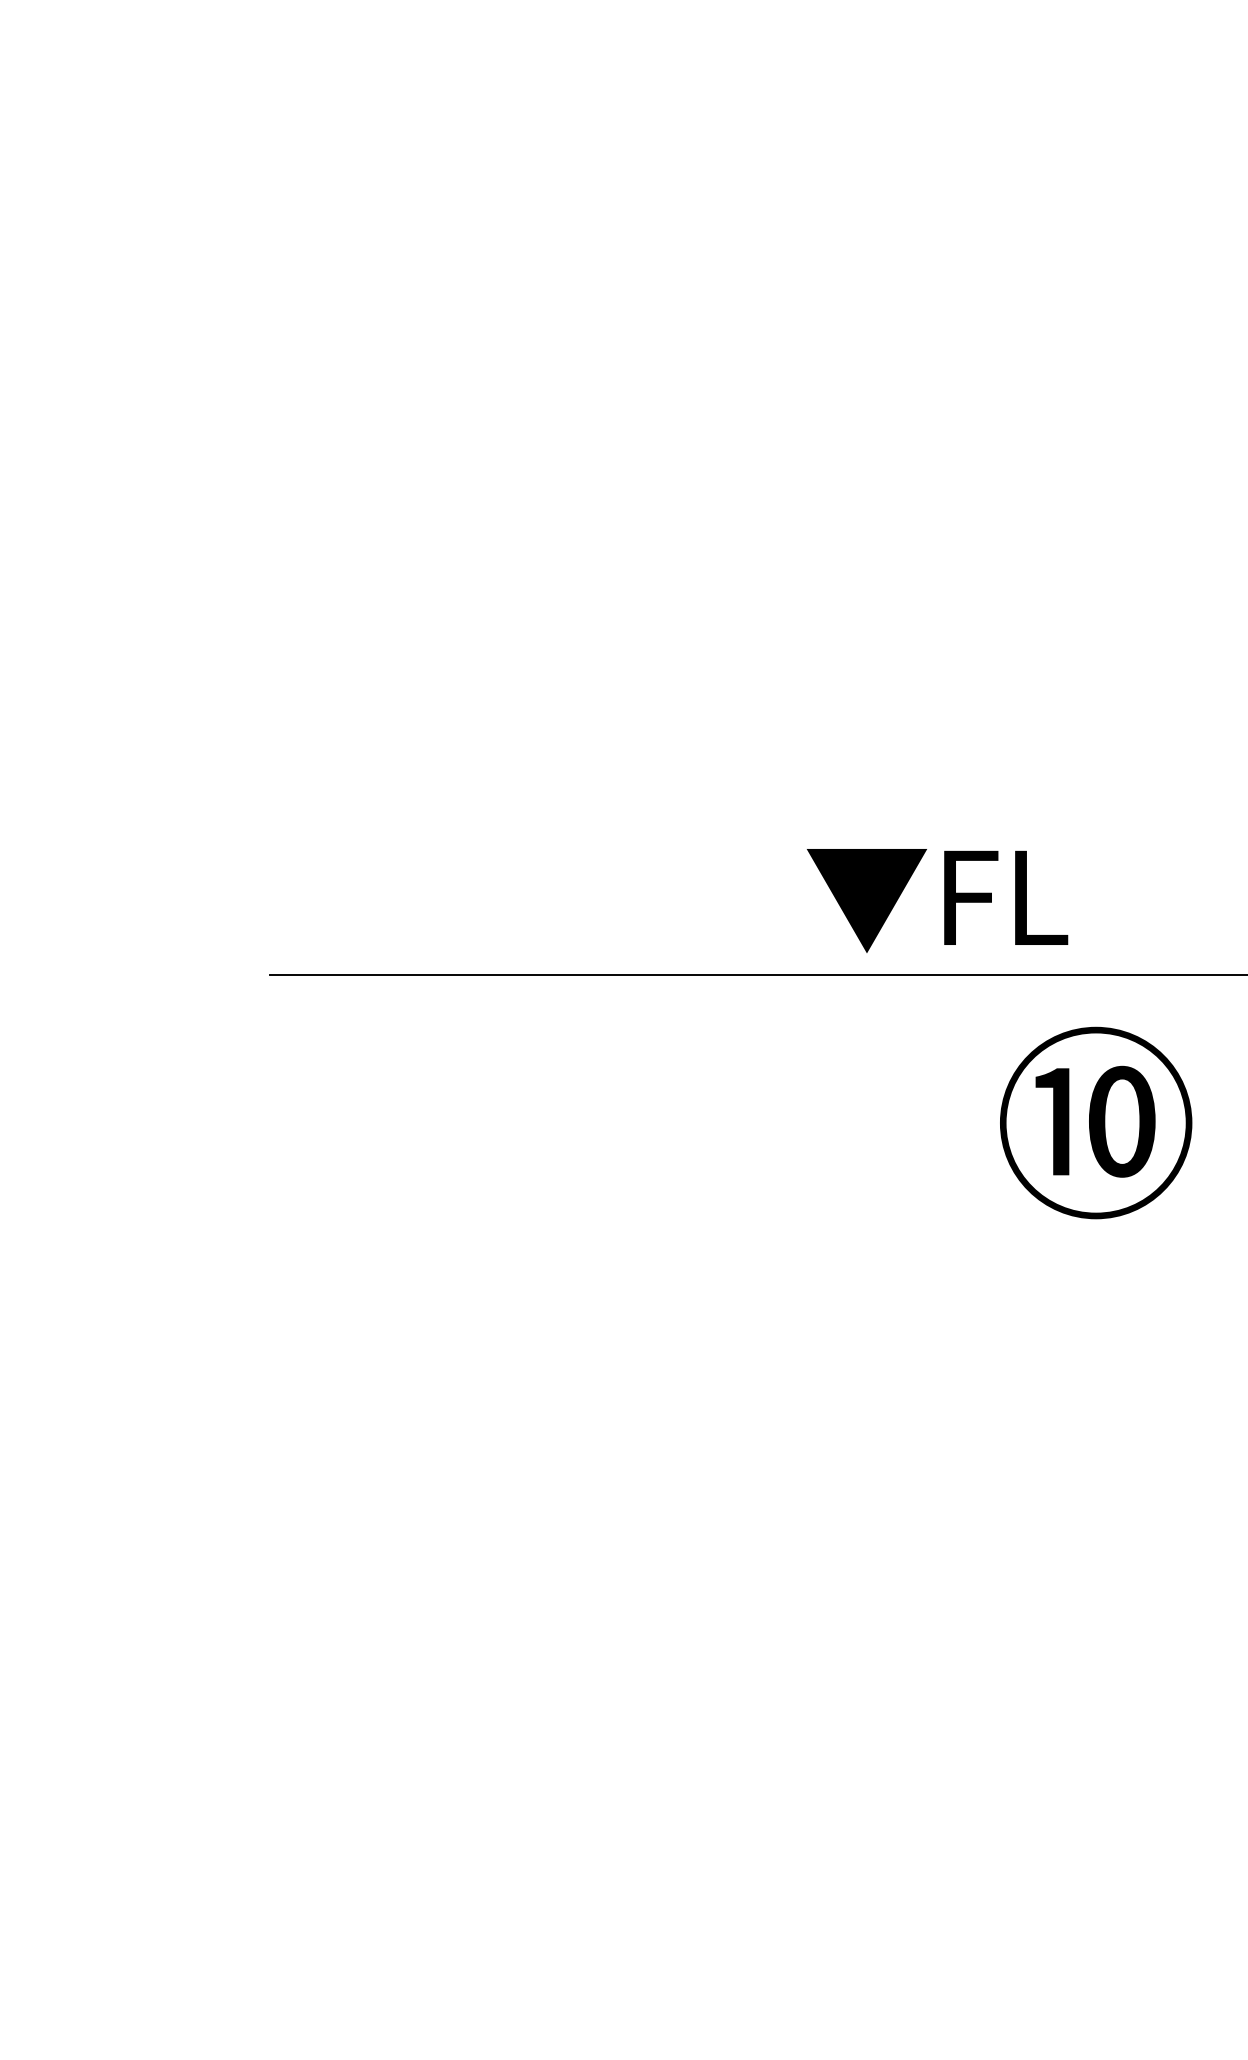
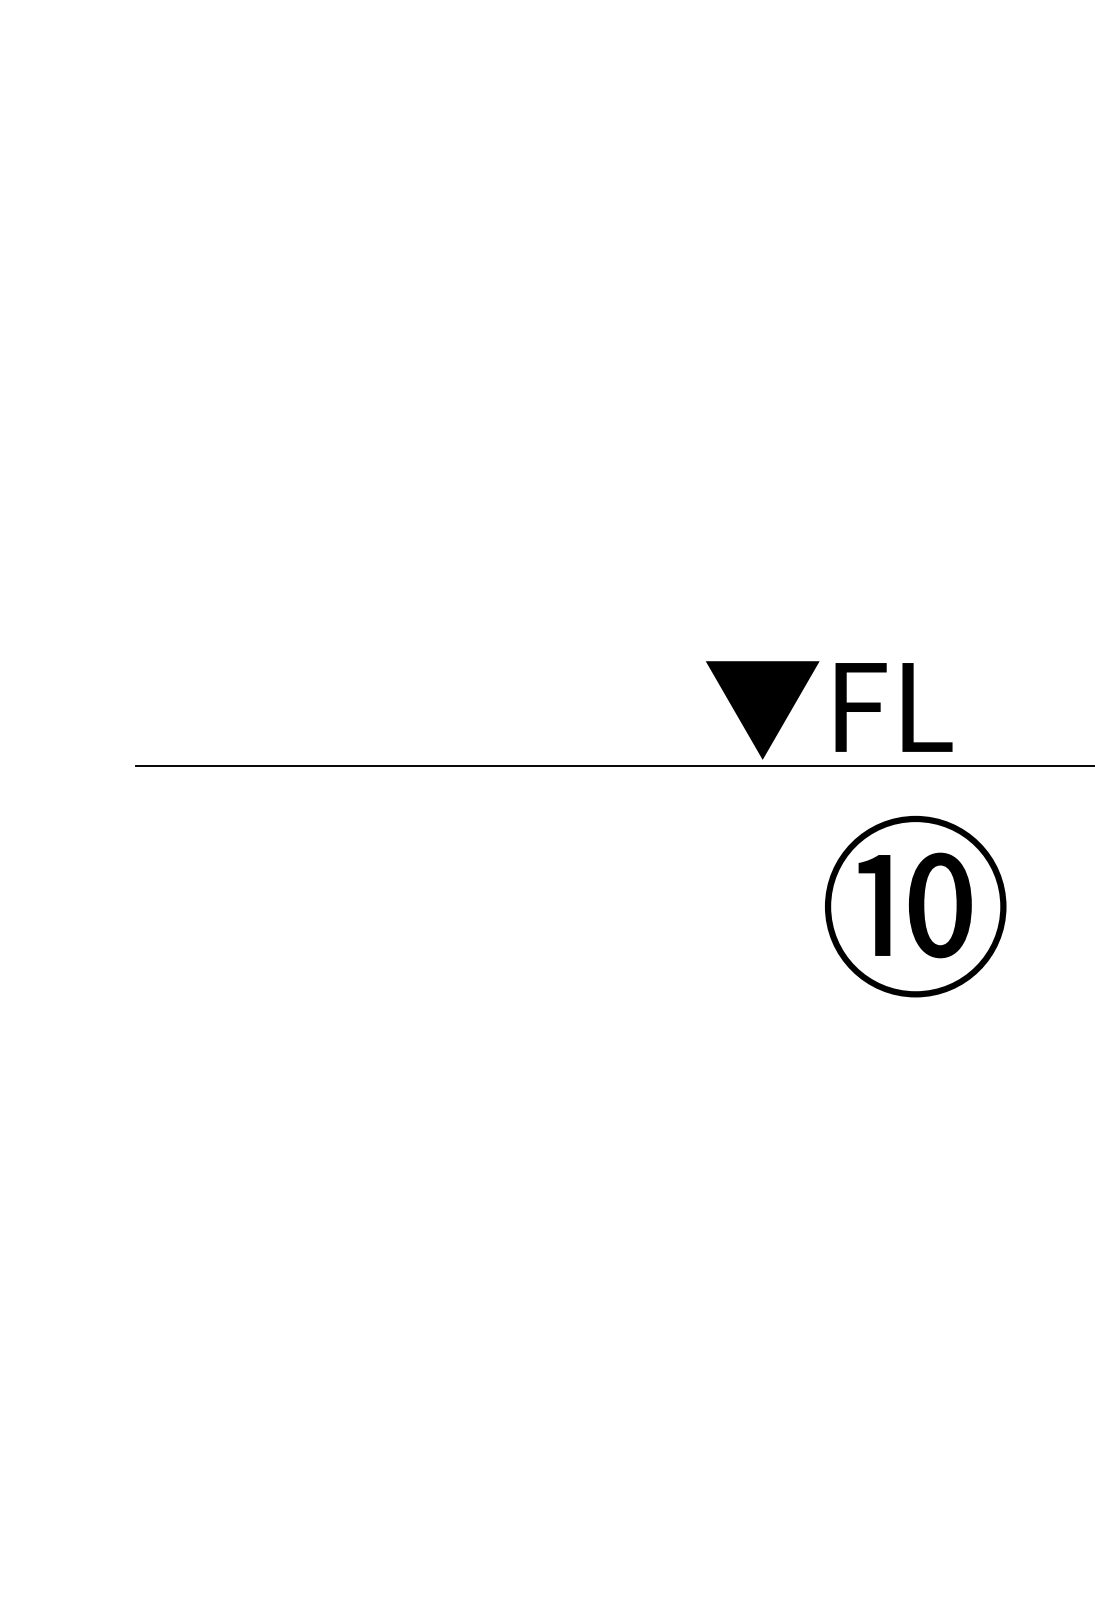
text: (937, 900) -> (829, 709), moved

